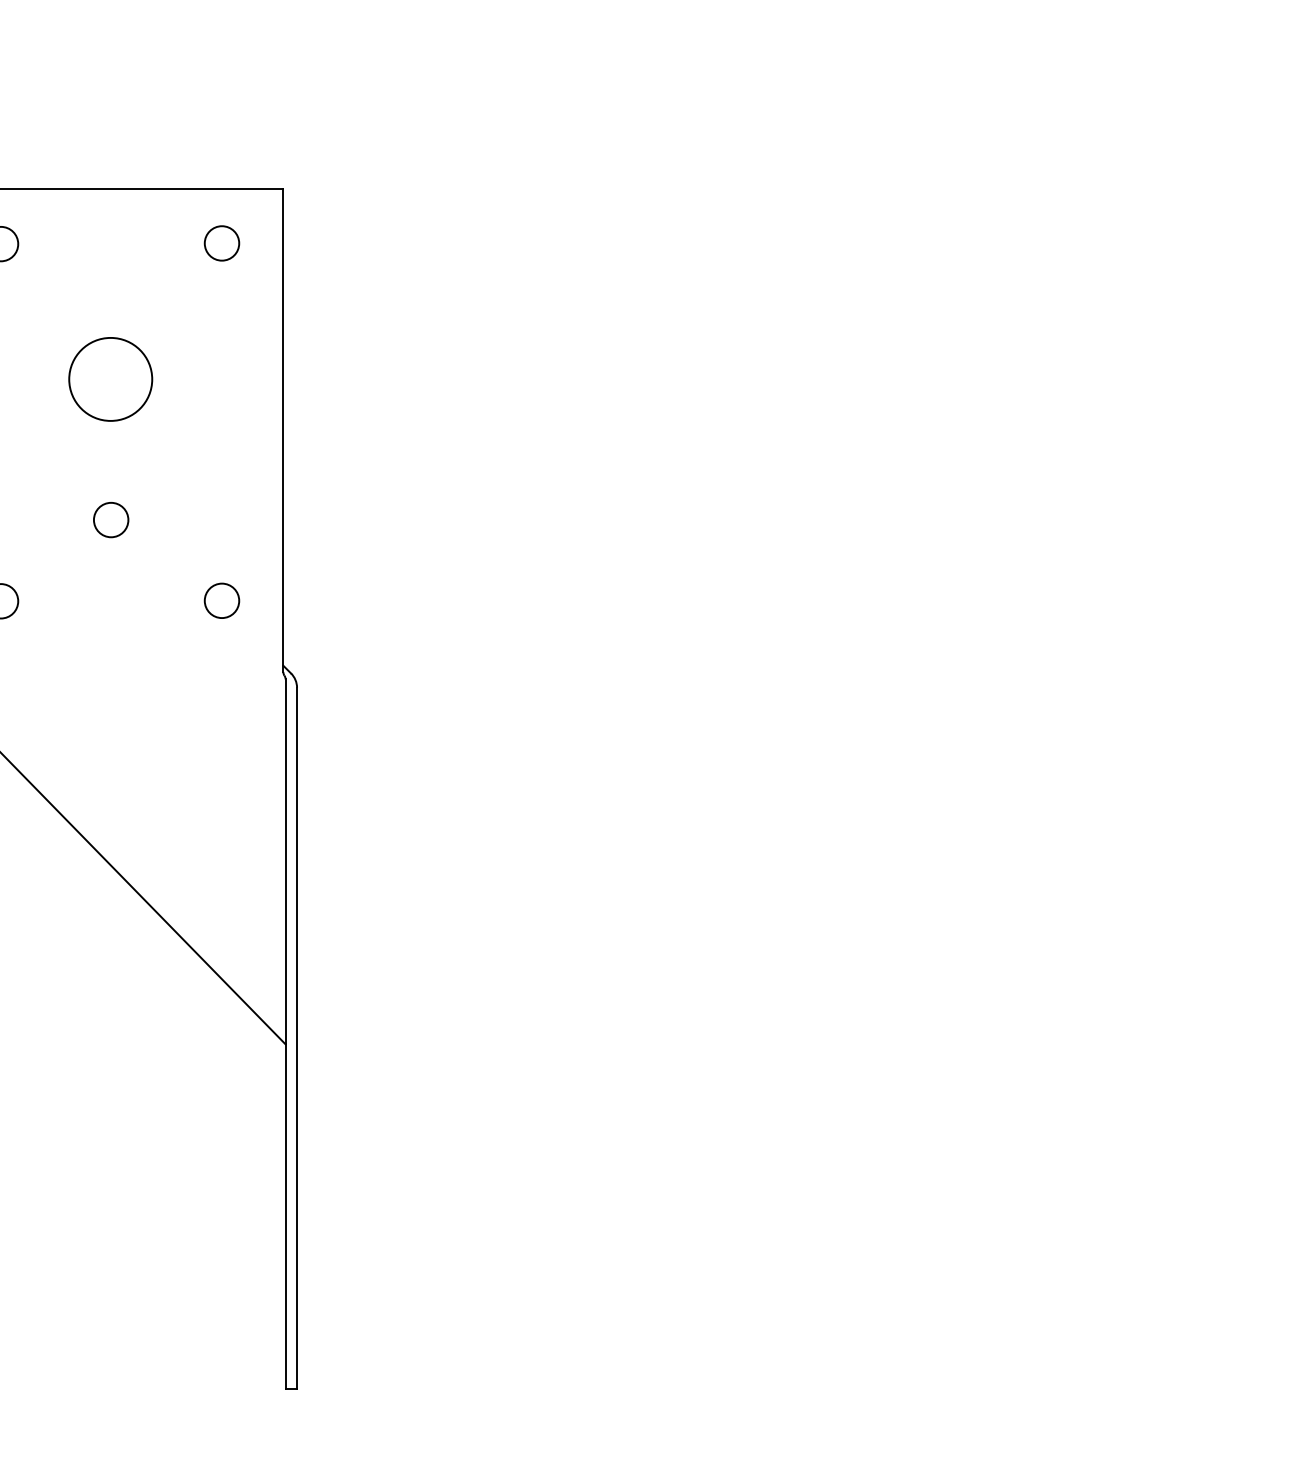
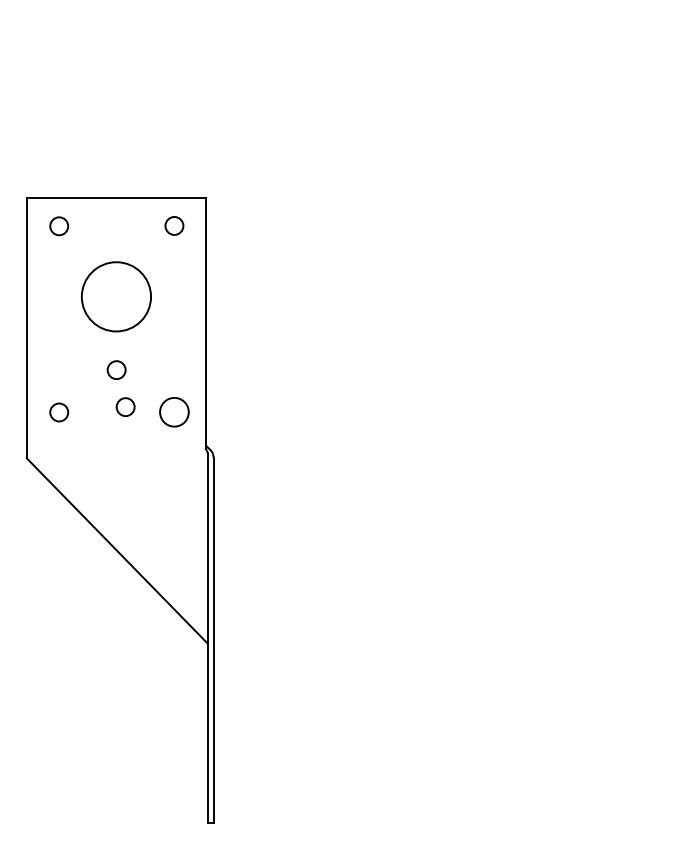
circle: (110, 378) -> (116, 296), size x1.6
circle: (128, 589) -> (125, 406), added
circle: (222, 601) -> (174, 412), size x1.6

